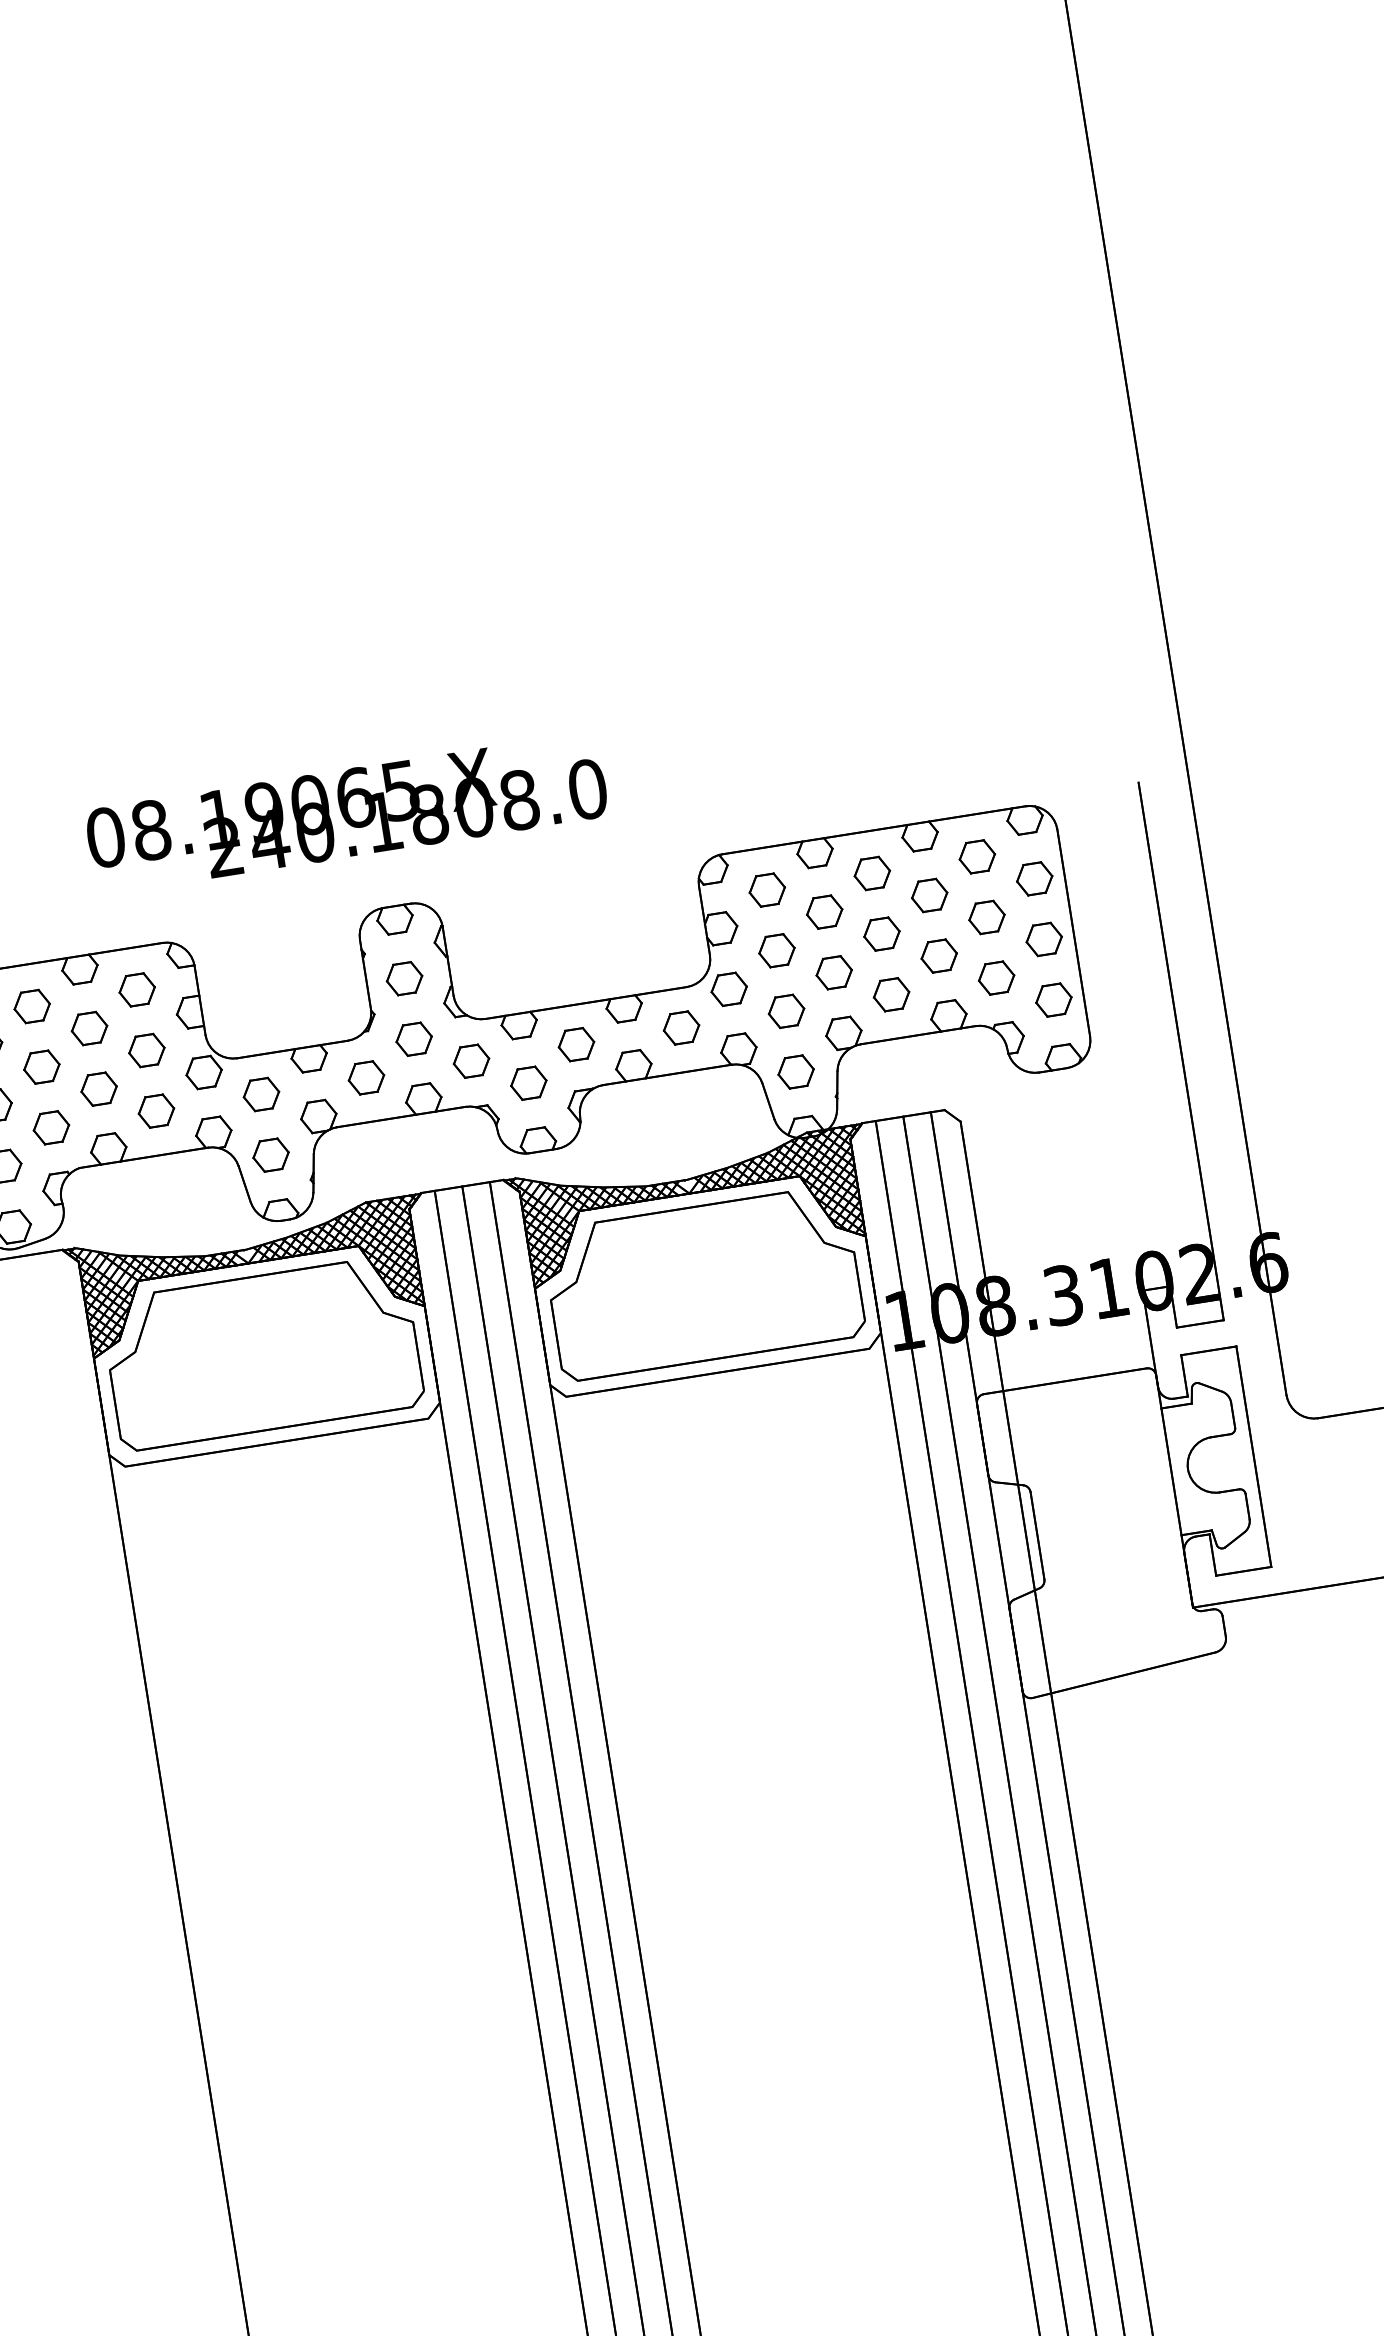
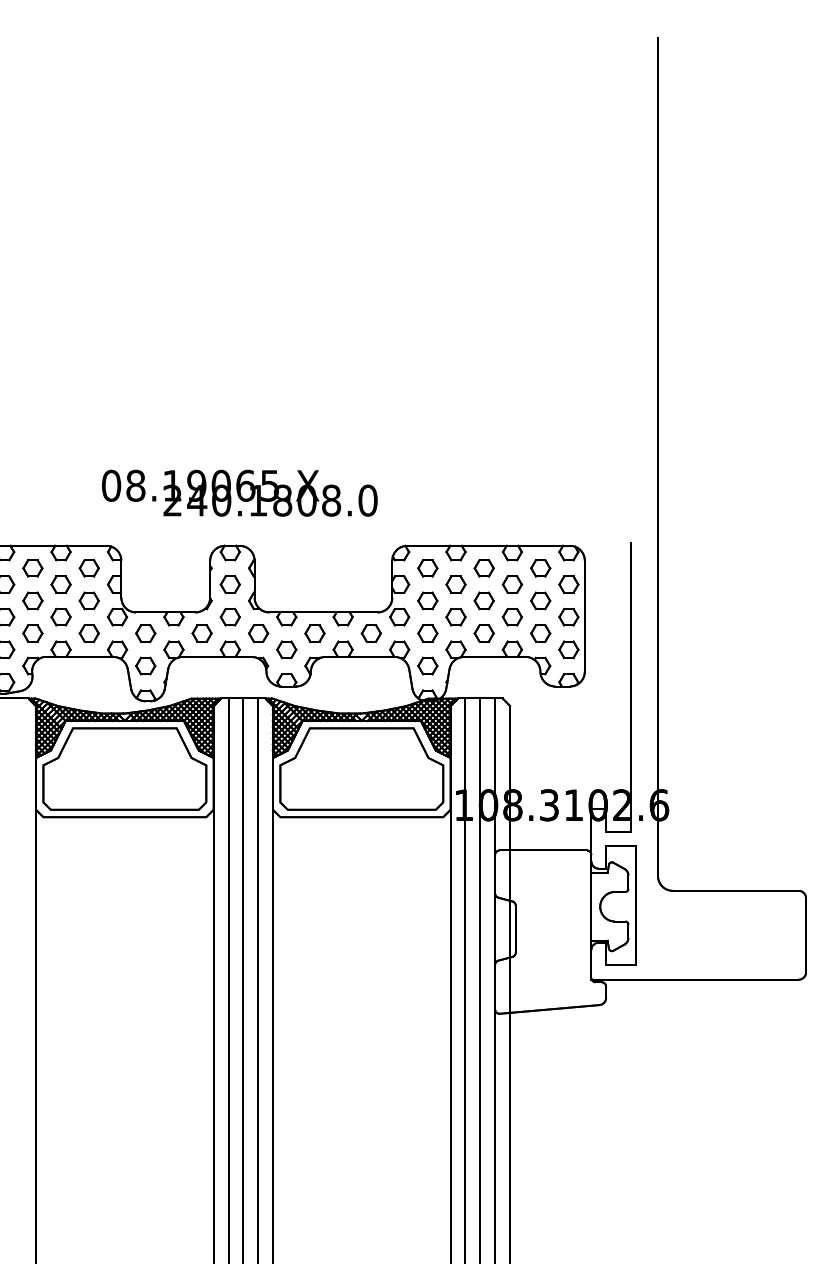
text: (346, 812) -> (239, 492), moved

